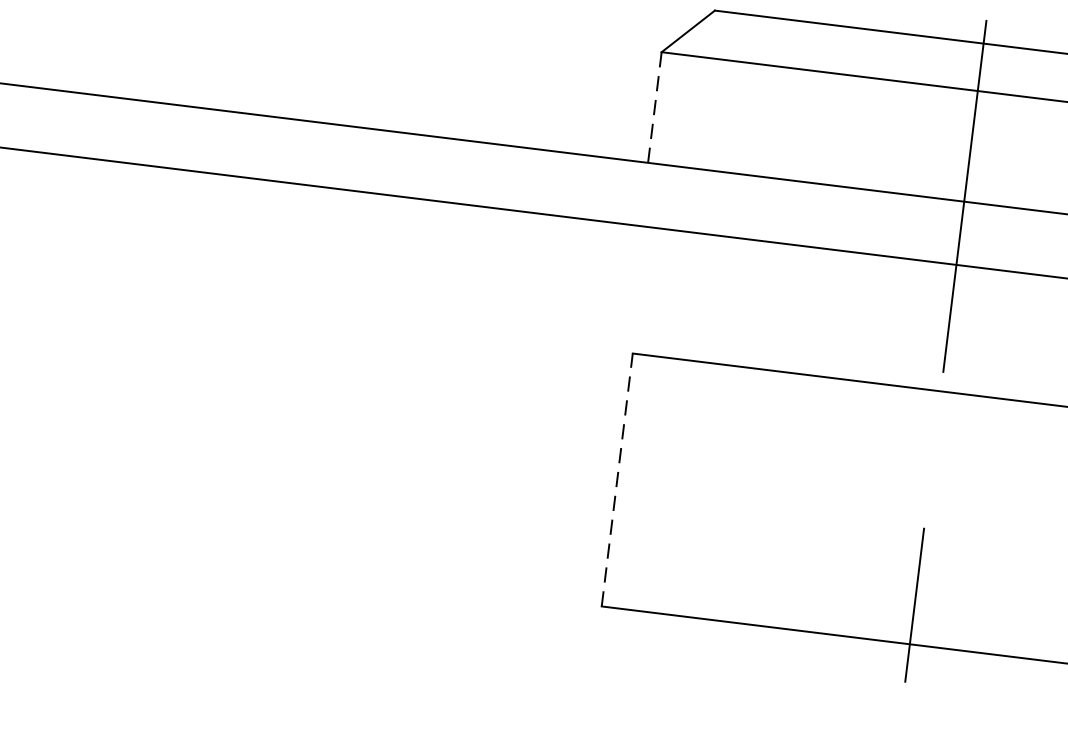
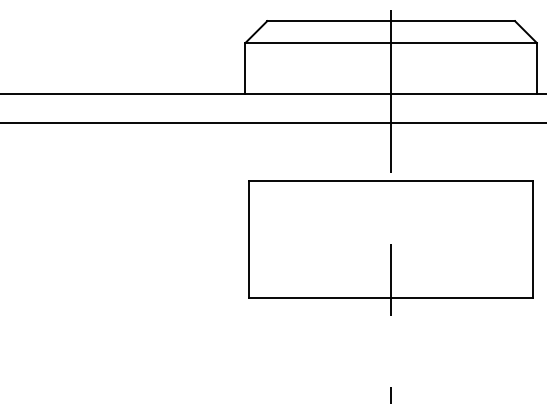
line: (654, 107) -> (245, 68), dashed -> solid
line: (618, 479) -> (249, 239), dashed -> solid

